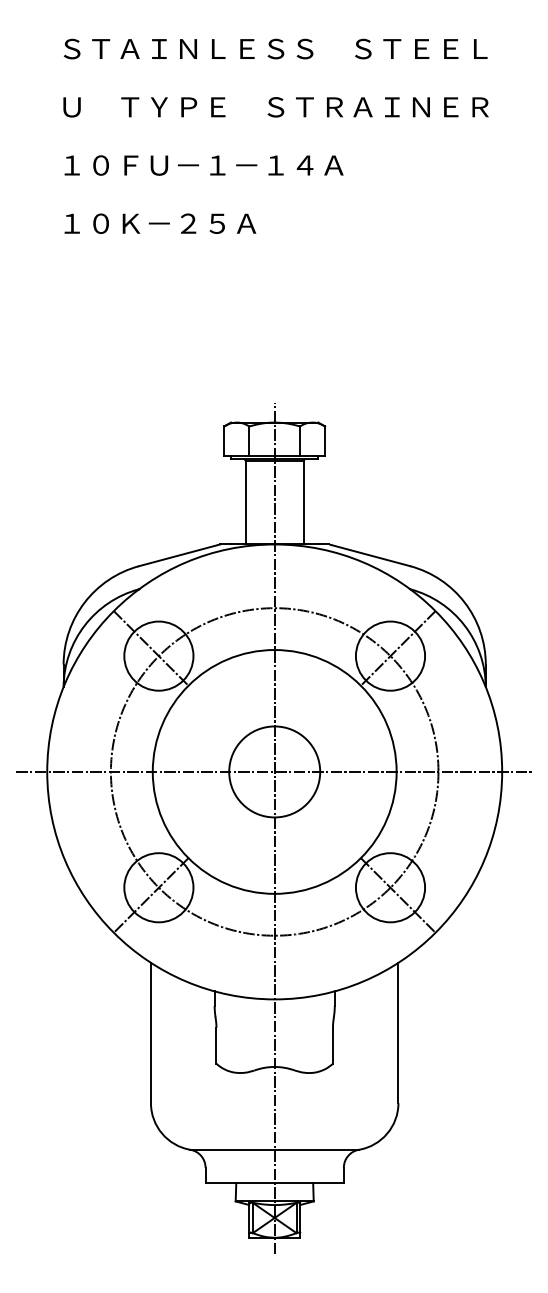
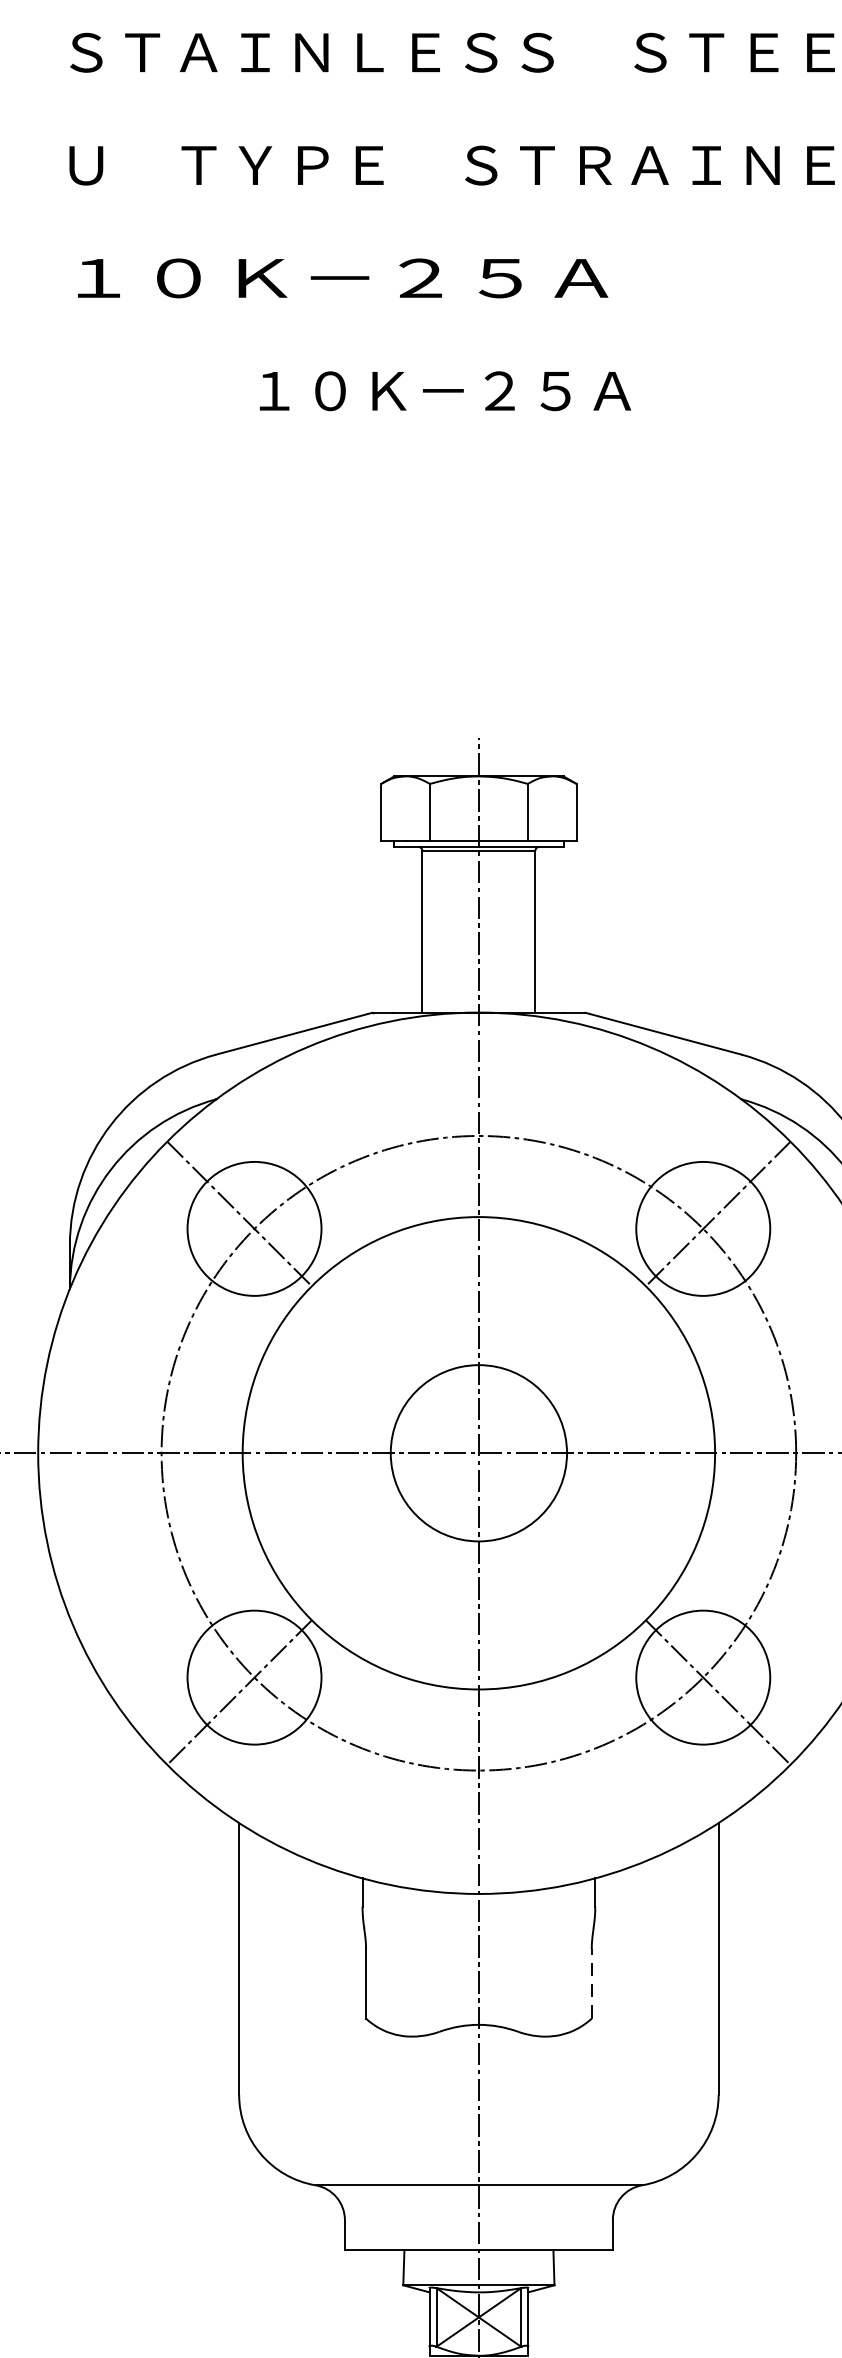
text: (203, 165) -> (340, 278), １０ＦＵ－１－１４Ａ -> １０Ｋ－２５Ａ
text: (160, 223) -> (445, 390), moved
line: (332, 1045) -> (590, 1983), solid -> dashed

